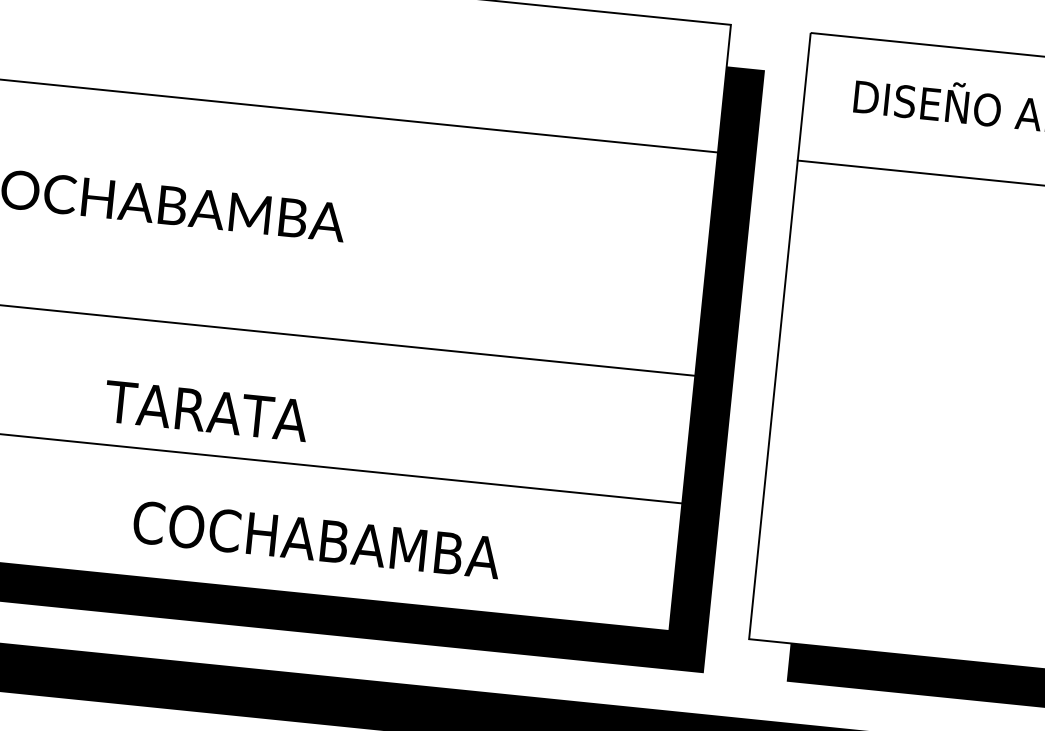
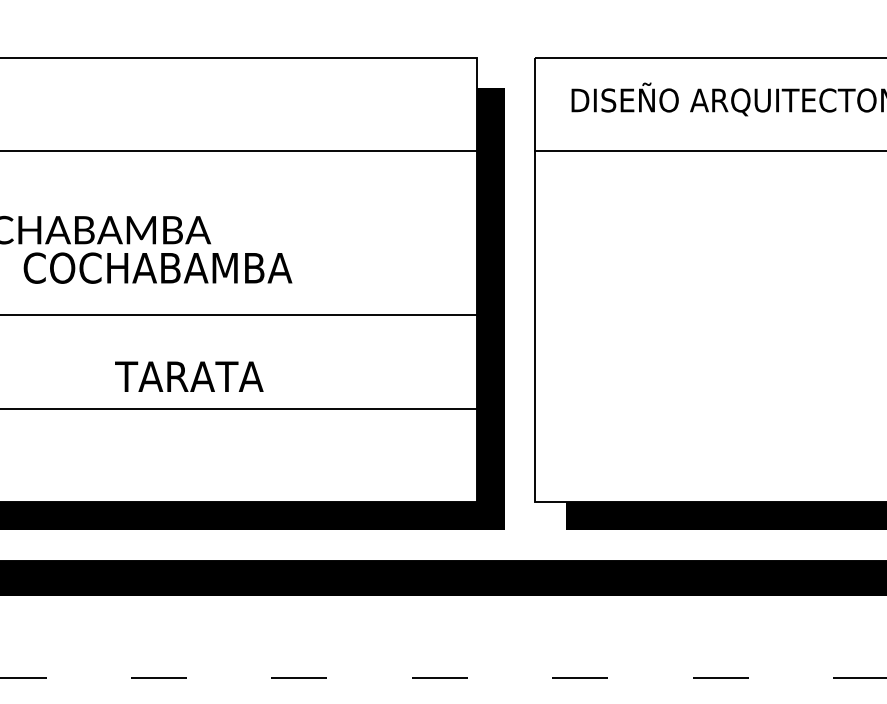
text: (206, 410) -> (189, 376), moved
text: (316, 539) -> (157, 267), moved

